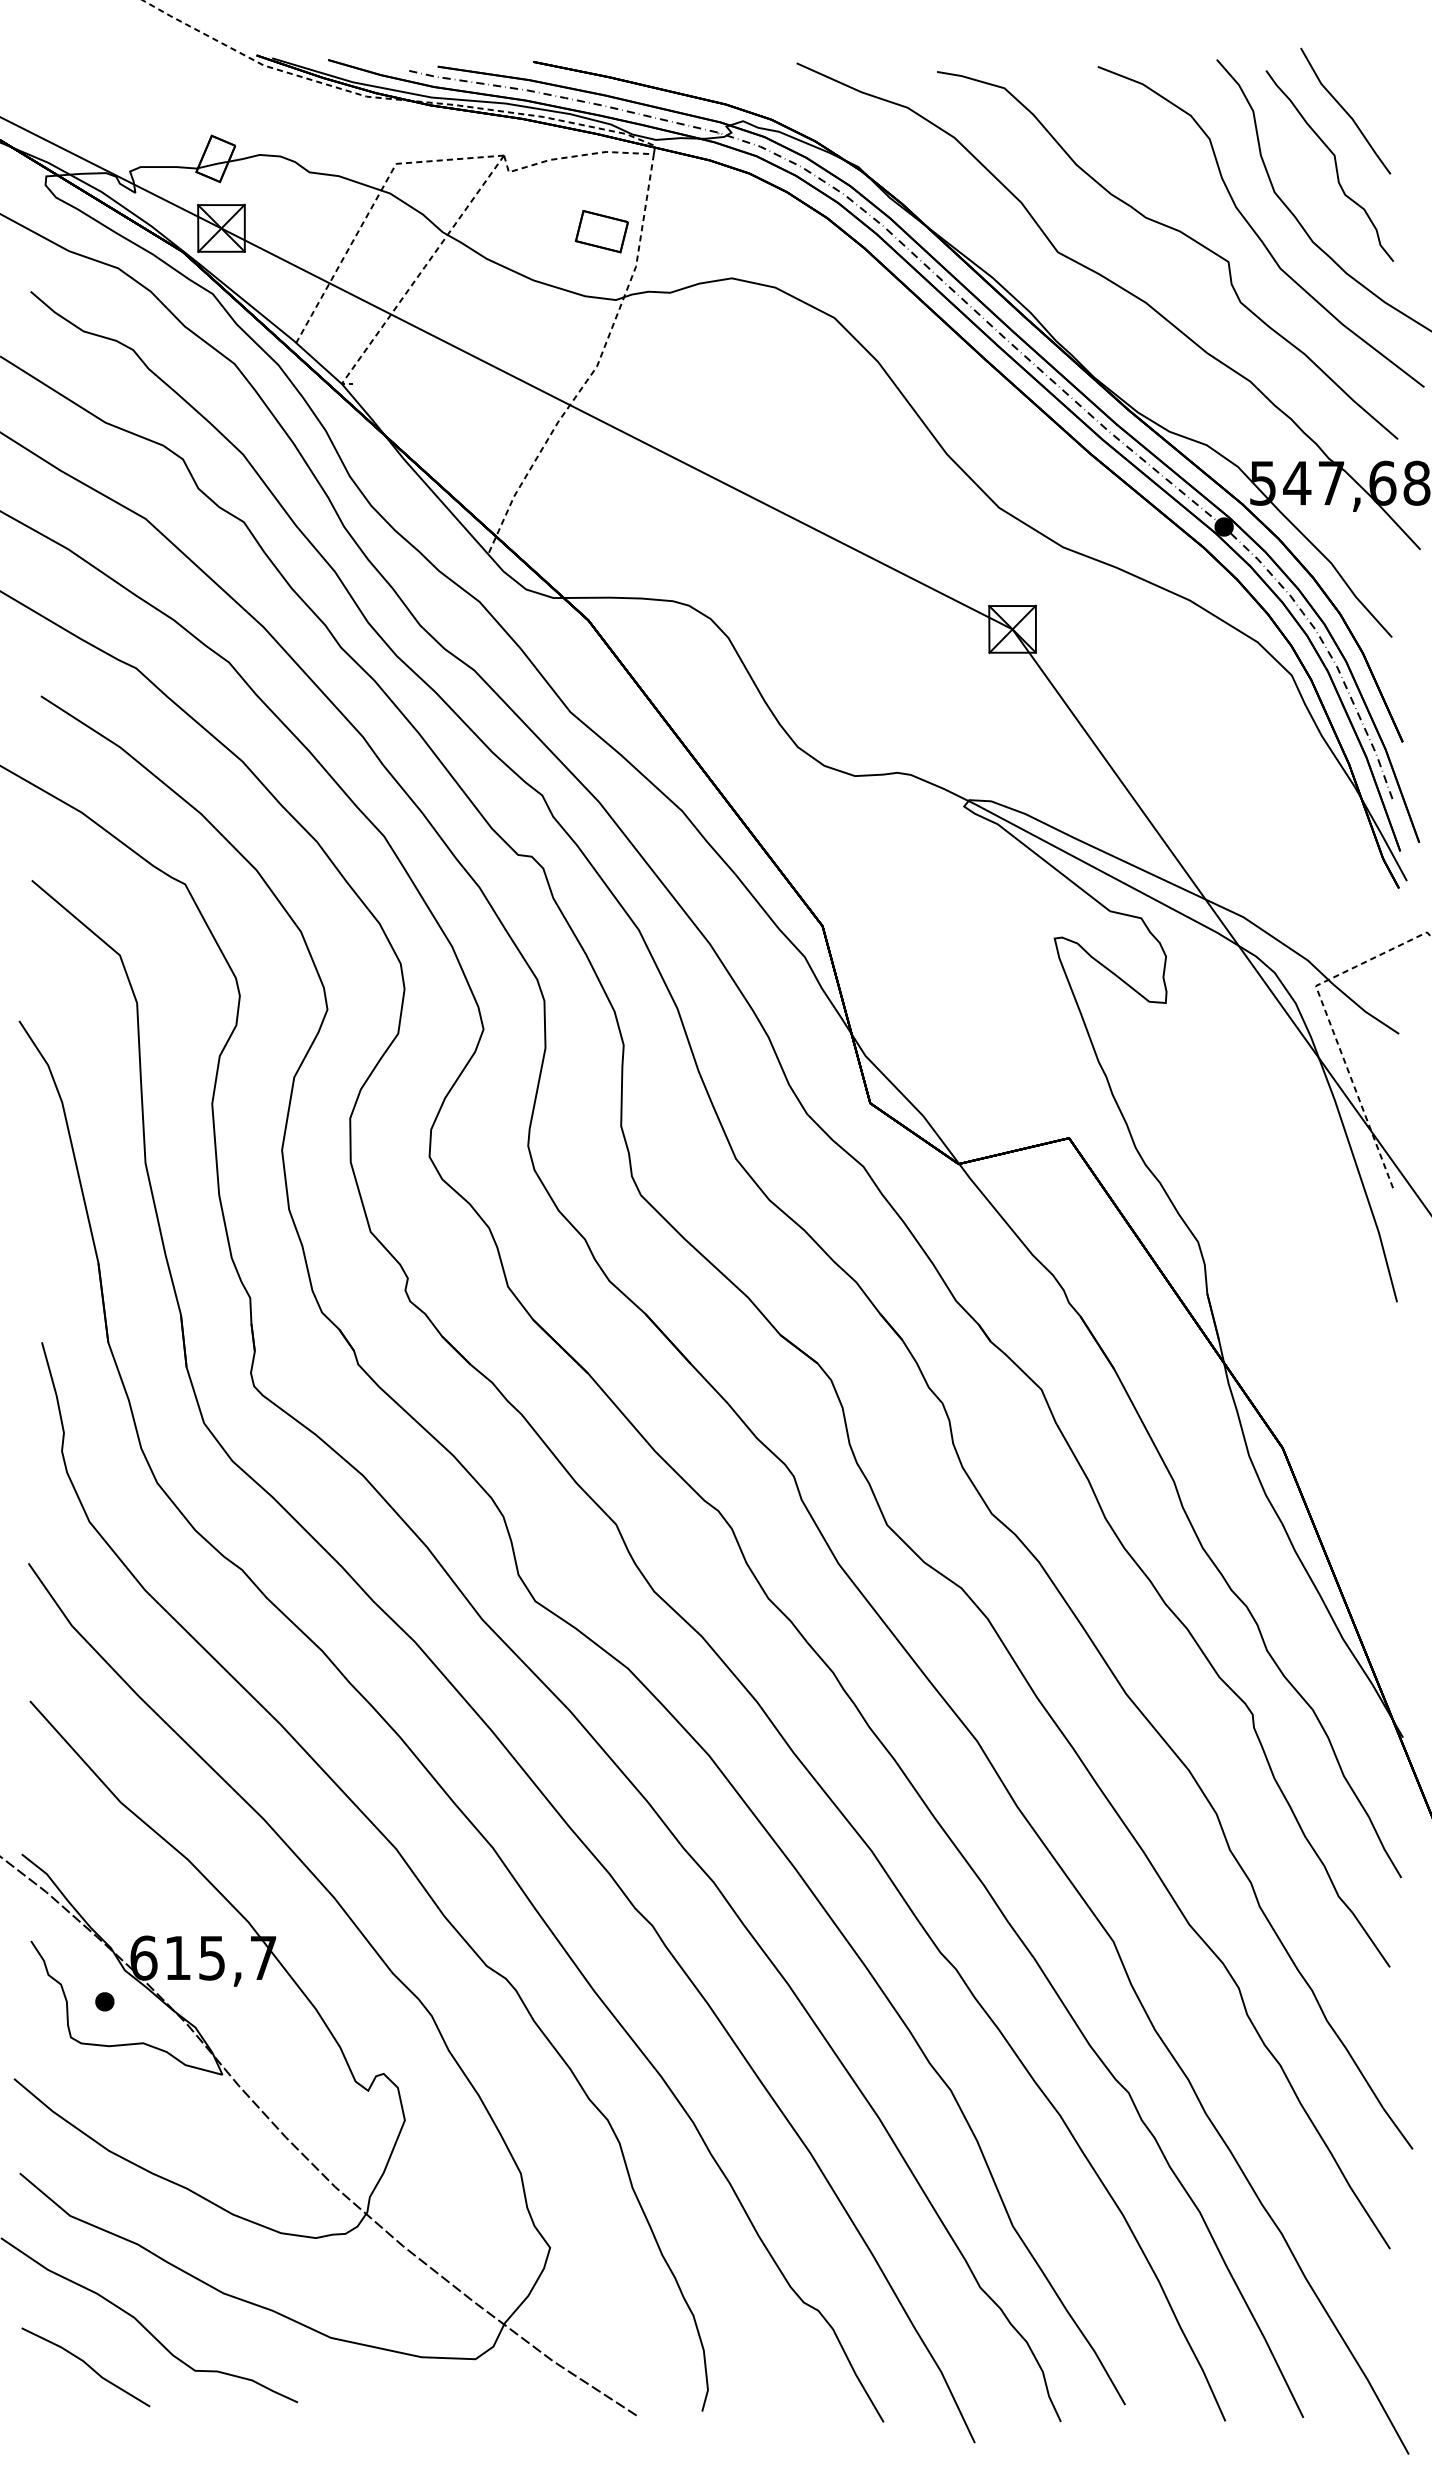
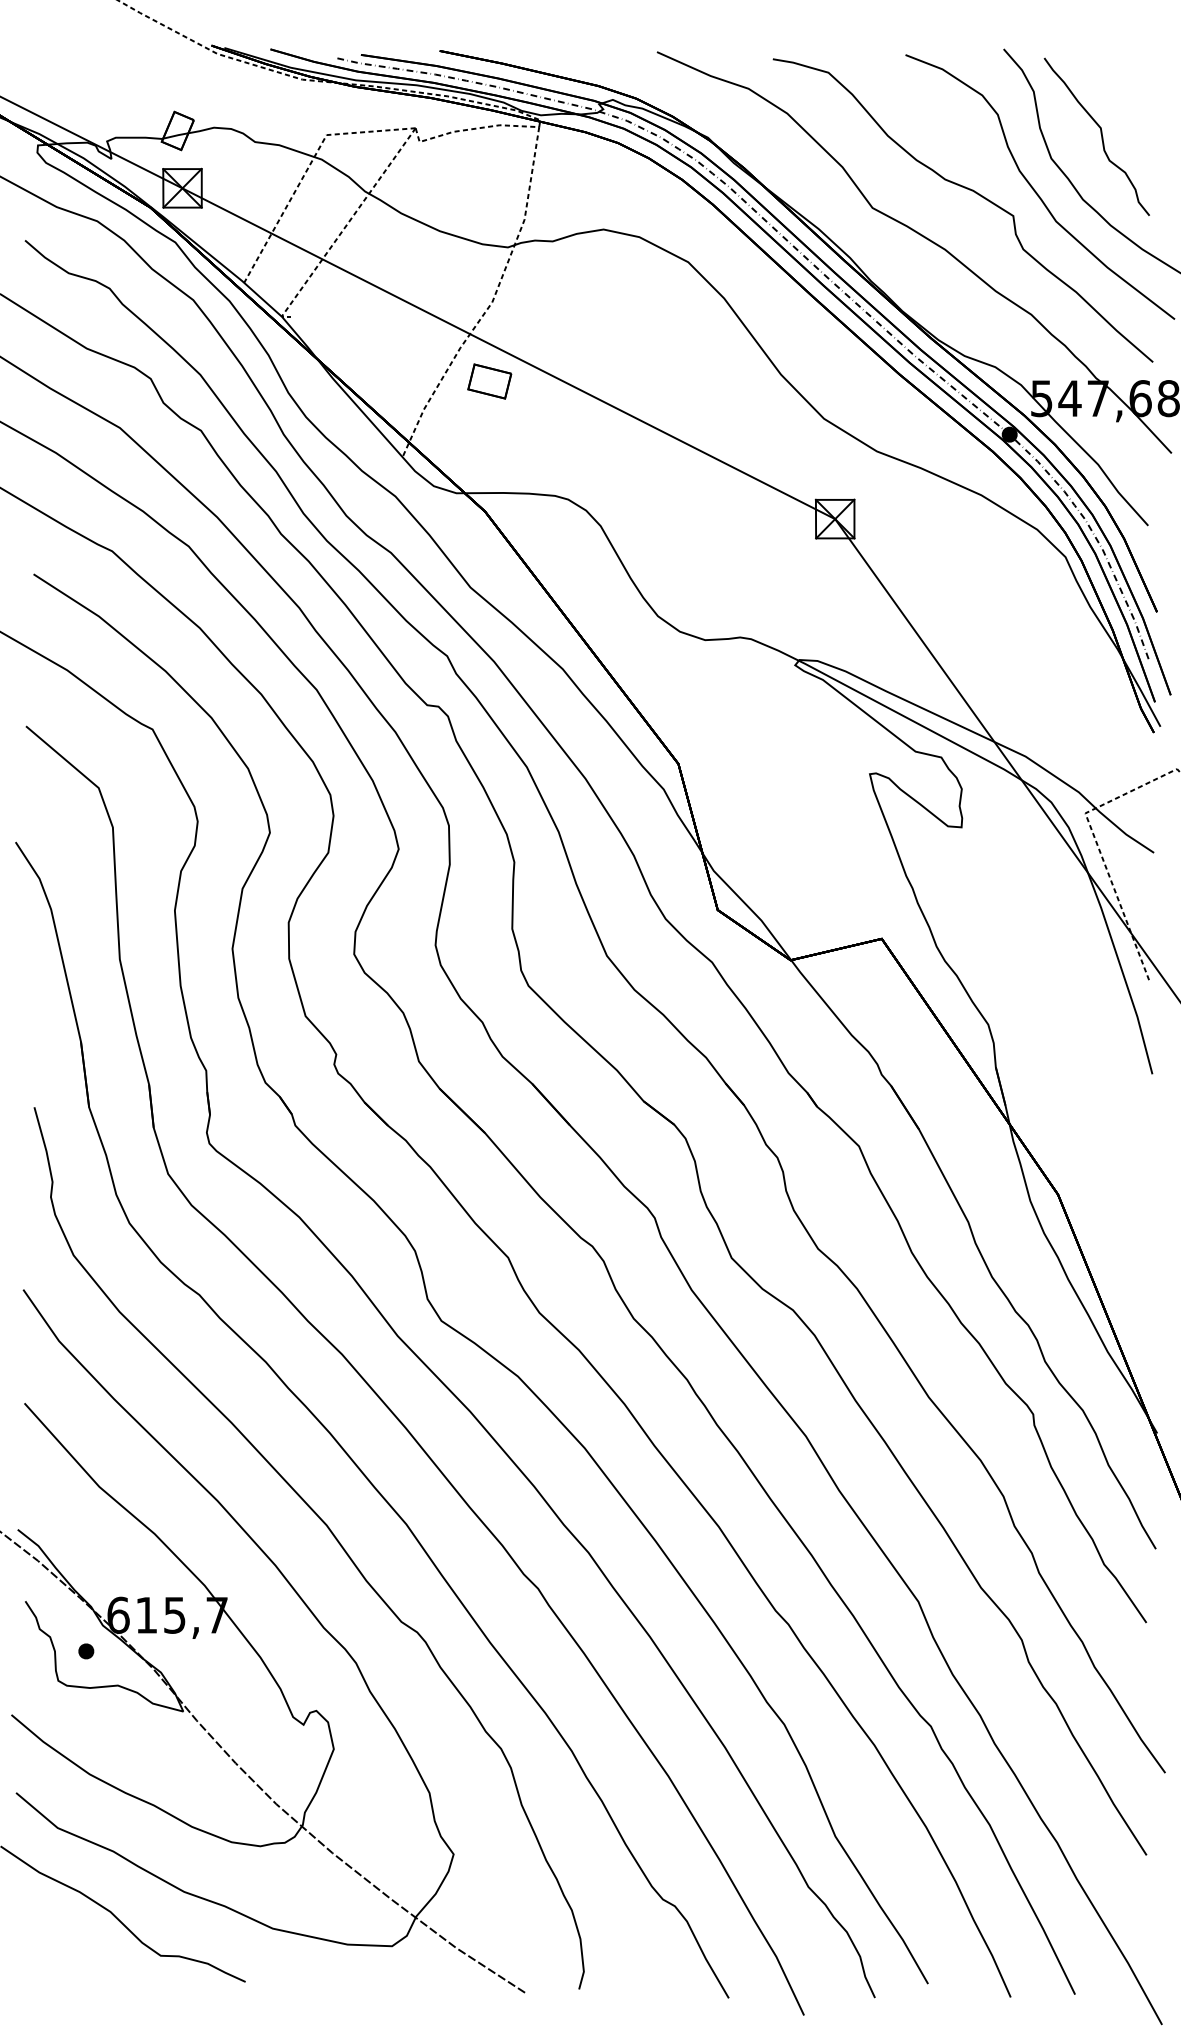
line: (1345, 110) -> (1109, 91), removed
part: (601, 231) -> (489, 381), moved
line: (86, 2365) -> (71, 1951), removed

